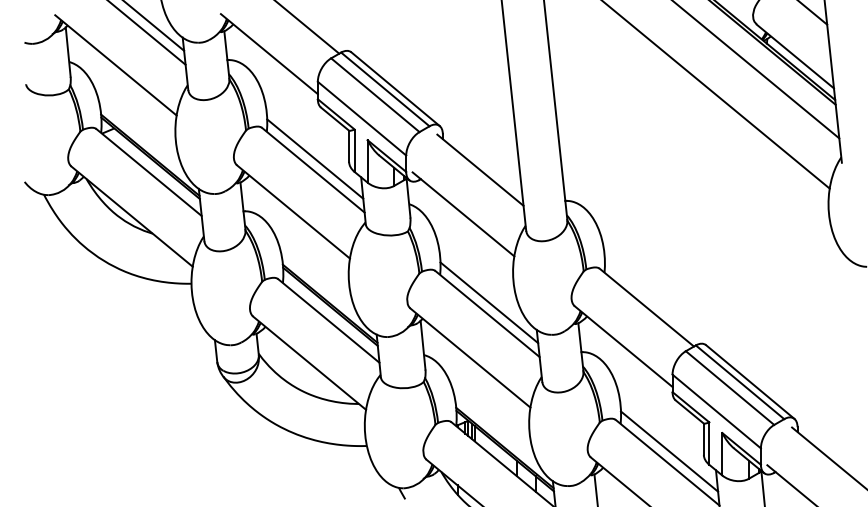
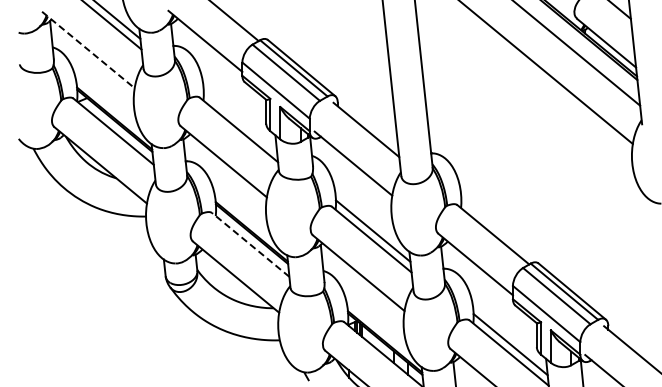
line: (116, 66) -> (88, 50), solid -> dashed
line: (315, 159) -> (240, 121), removed
line: (328, 320) -> (250, 244), solid -> dashed

